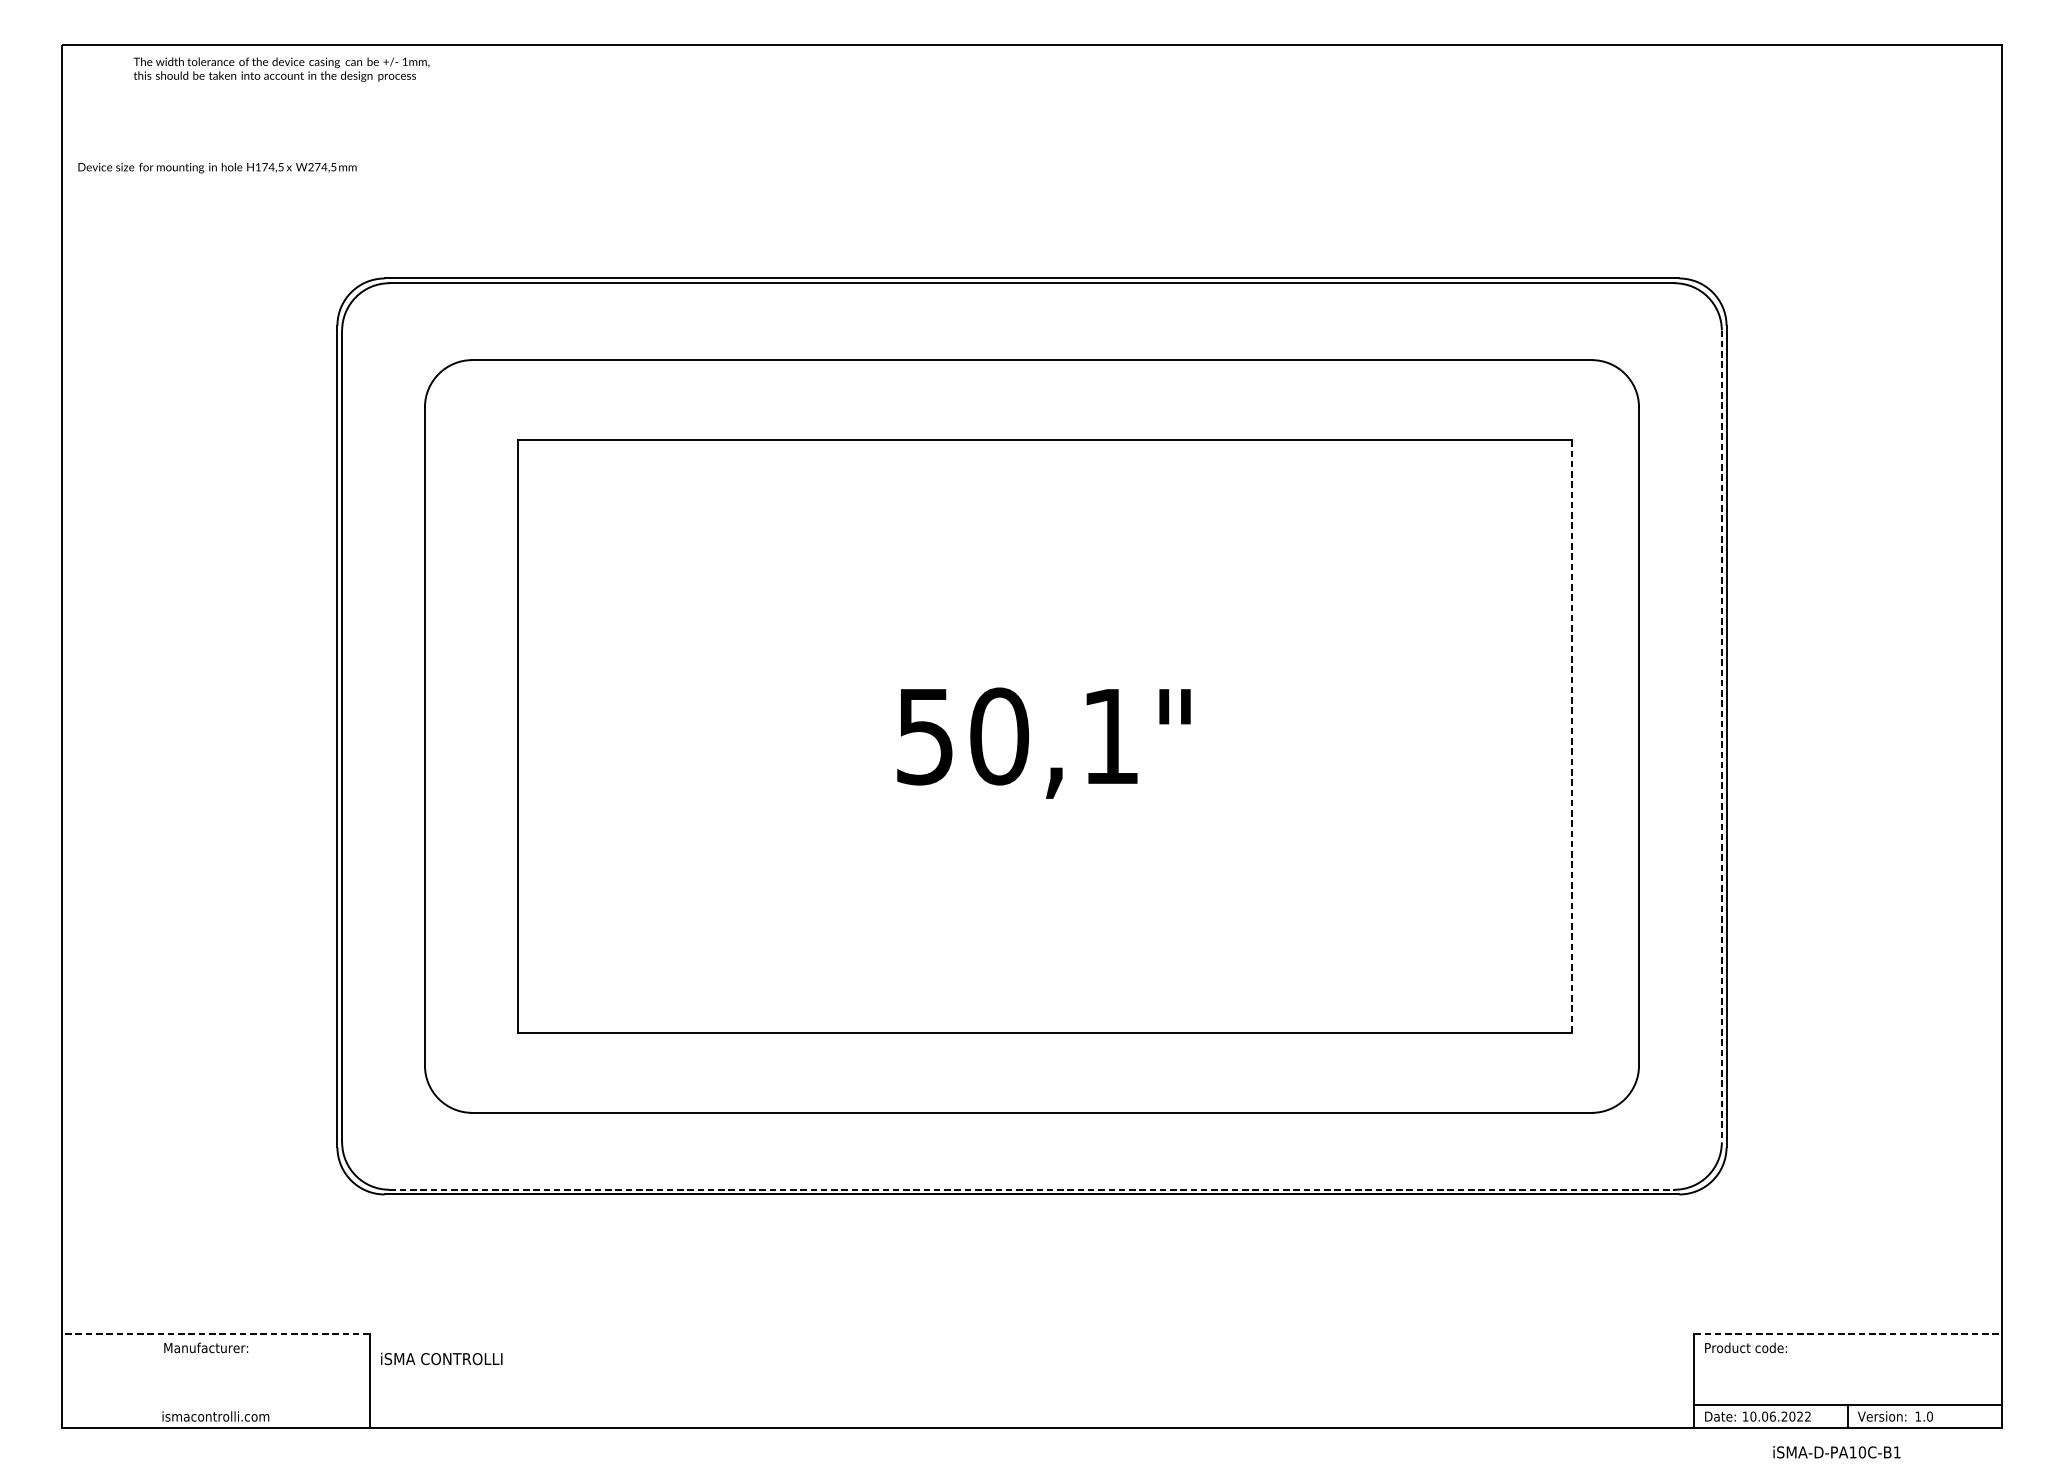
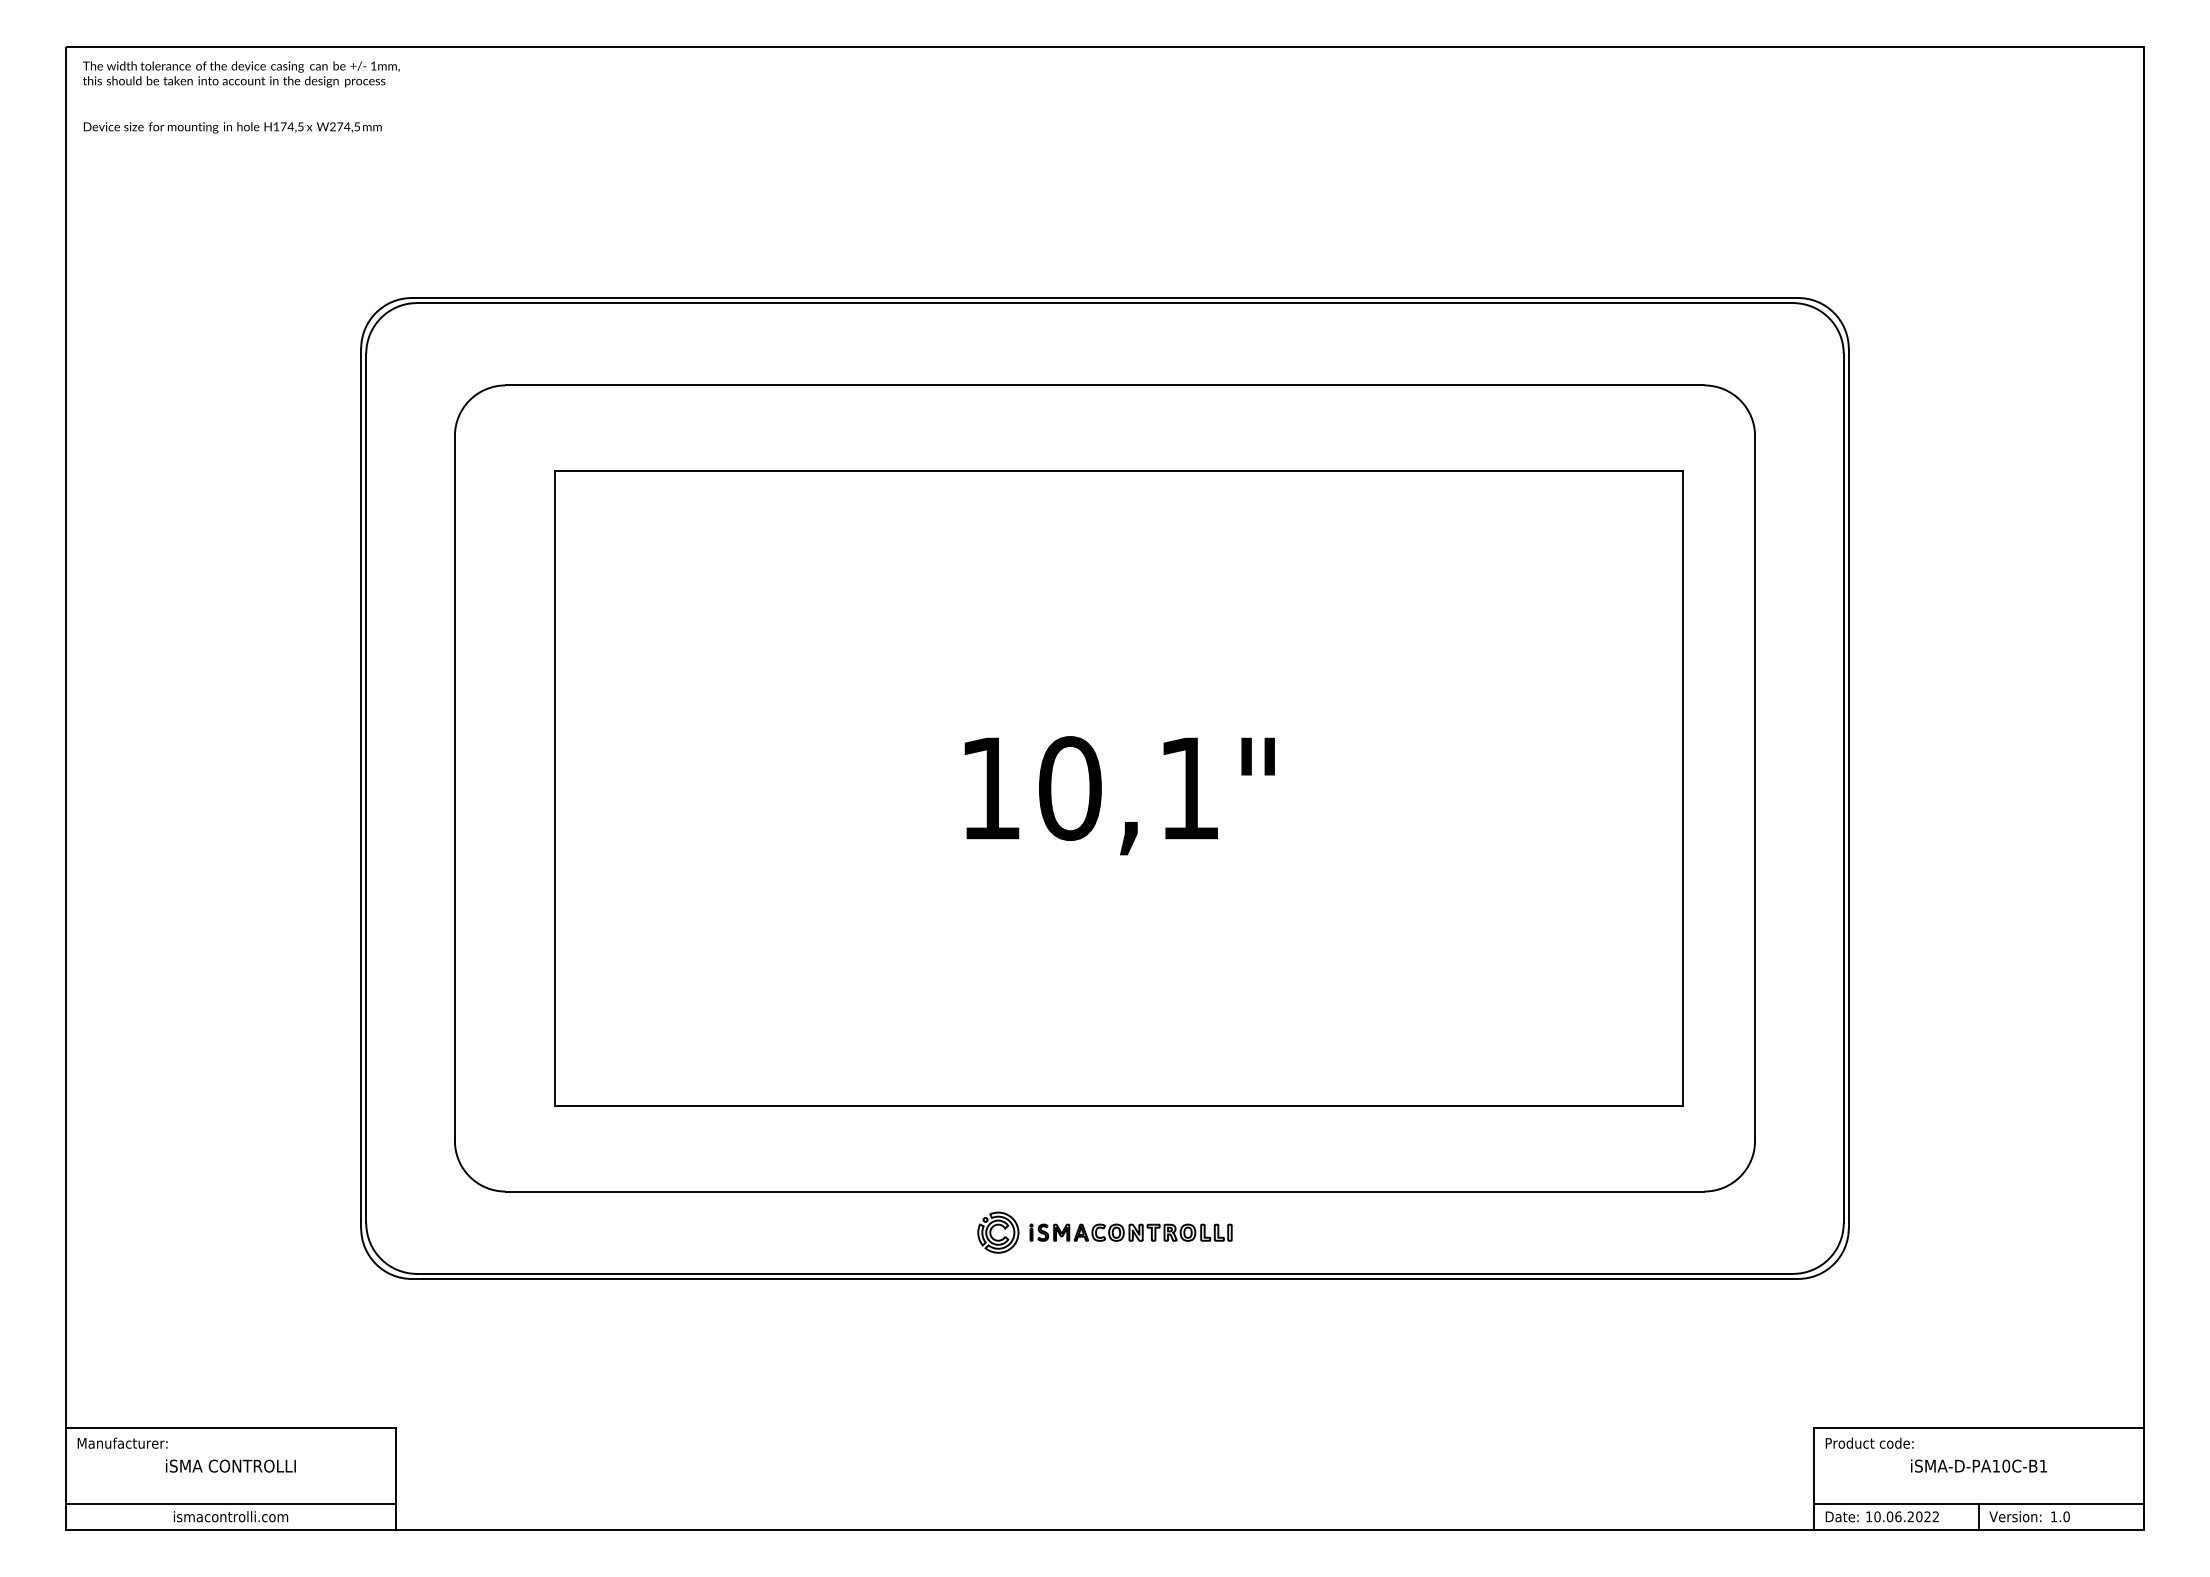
text: (281, 69) -> (241, 74), moved
text: (217, 167) -> (232, 127), moved
line: (1572, 736) -> (1683, 788), dashed -> solid
line: (1721, 736) -> (1843, 788), dashed -> solid
text: (924, 737) -> (989, 789), 50,1" -> 10,1"
part: (1031, 1151) -> (1104, 1232), added
line: (1032, 1189) -> (1105, 1273), dashed -> solid
line: (215, 1334) -> (230, 1428), dashed -> solid
line: (1848, 1334) -> (1979, 1428), dashed -> solid
text: (206, 1347) -> (122, 1442), moved
text: (441, 1358) -> (230, 1465), moved
line: (215, 1405) -> (230, 1504), added
text: (1836, 1451) -> (1978, 1465), moved

